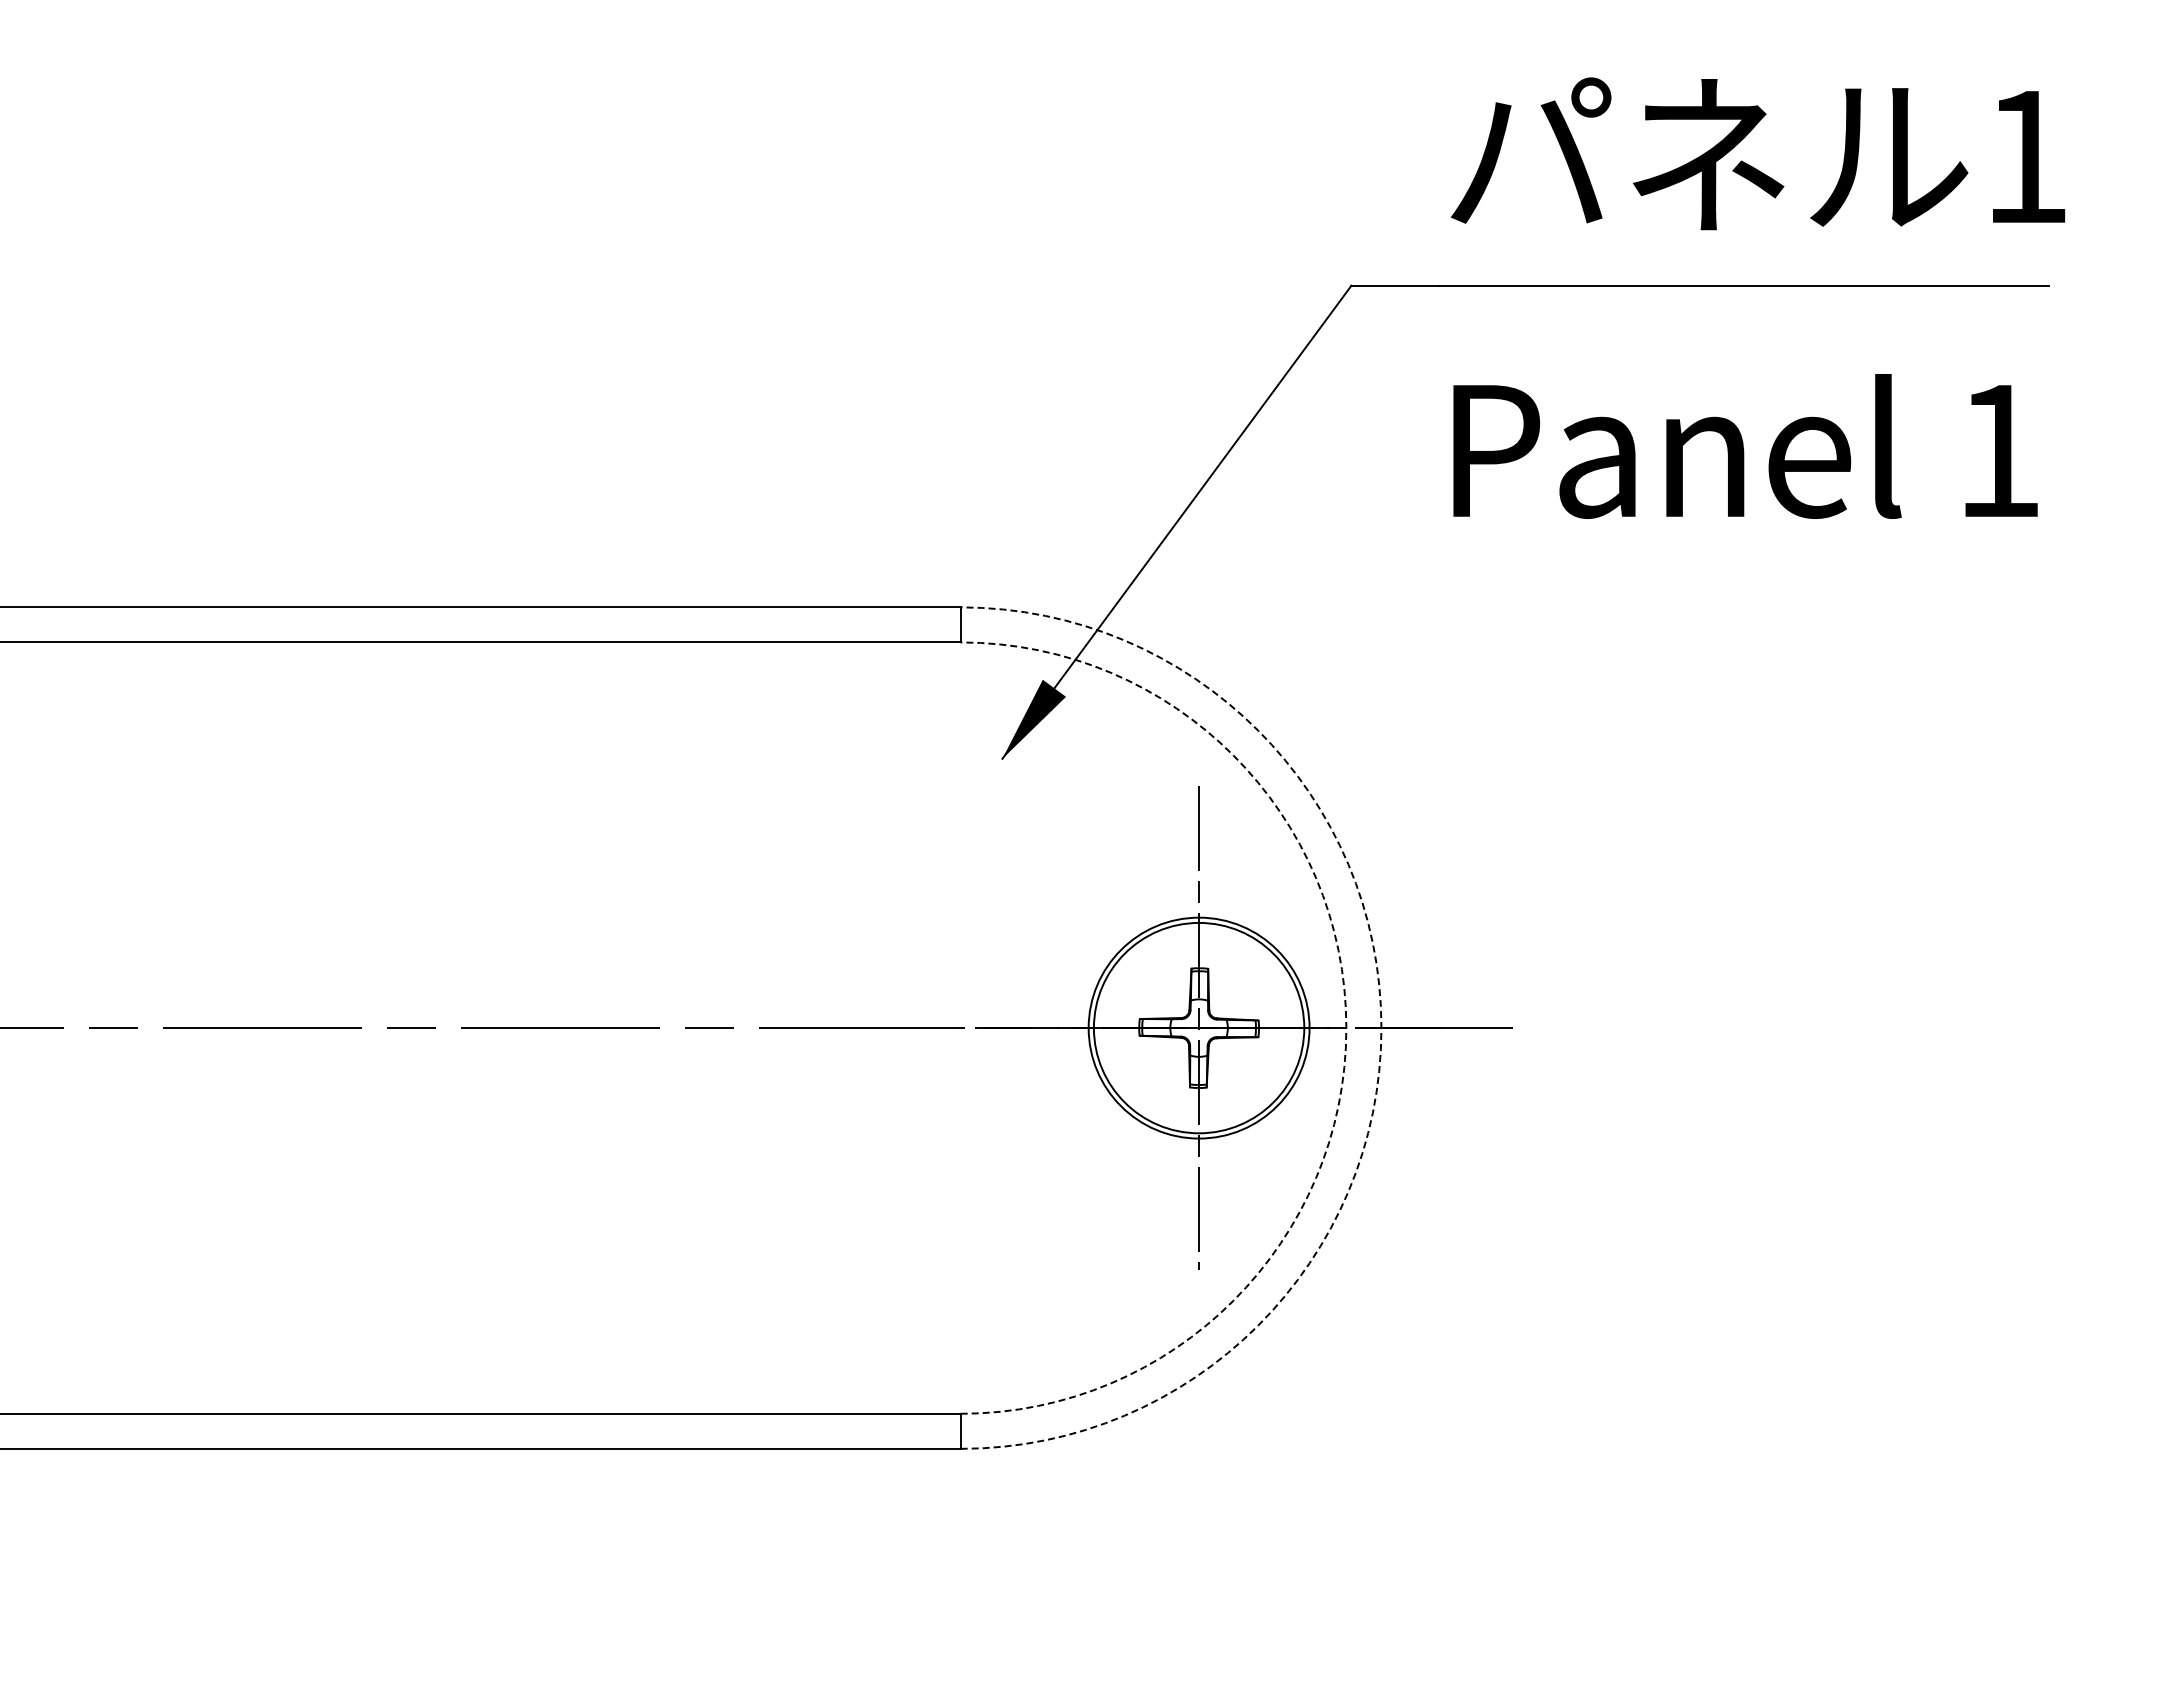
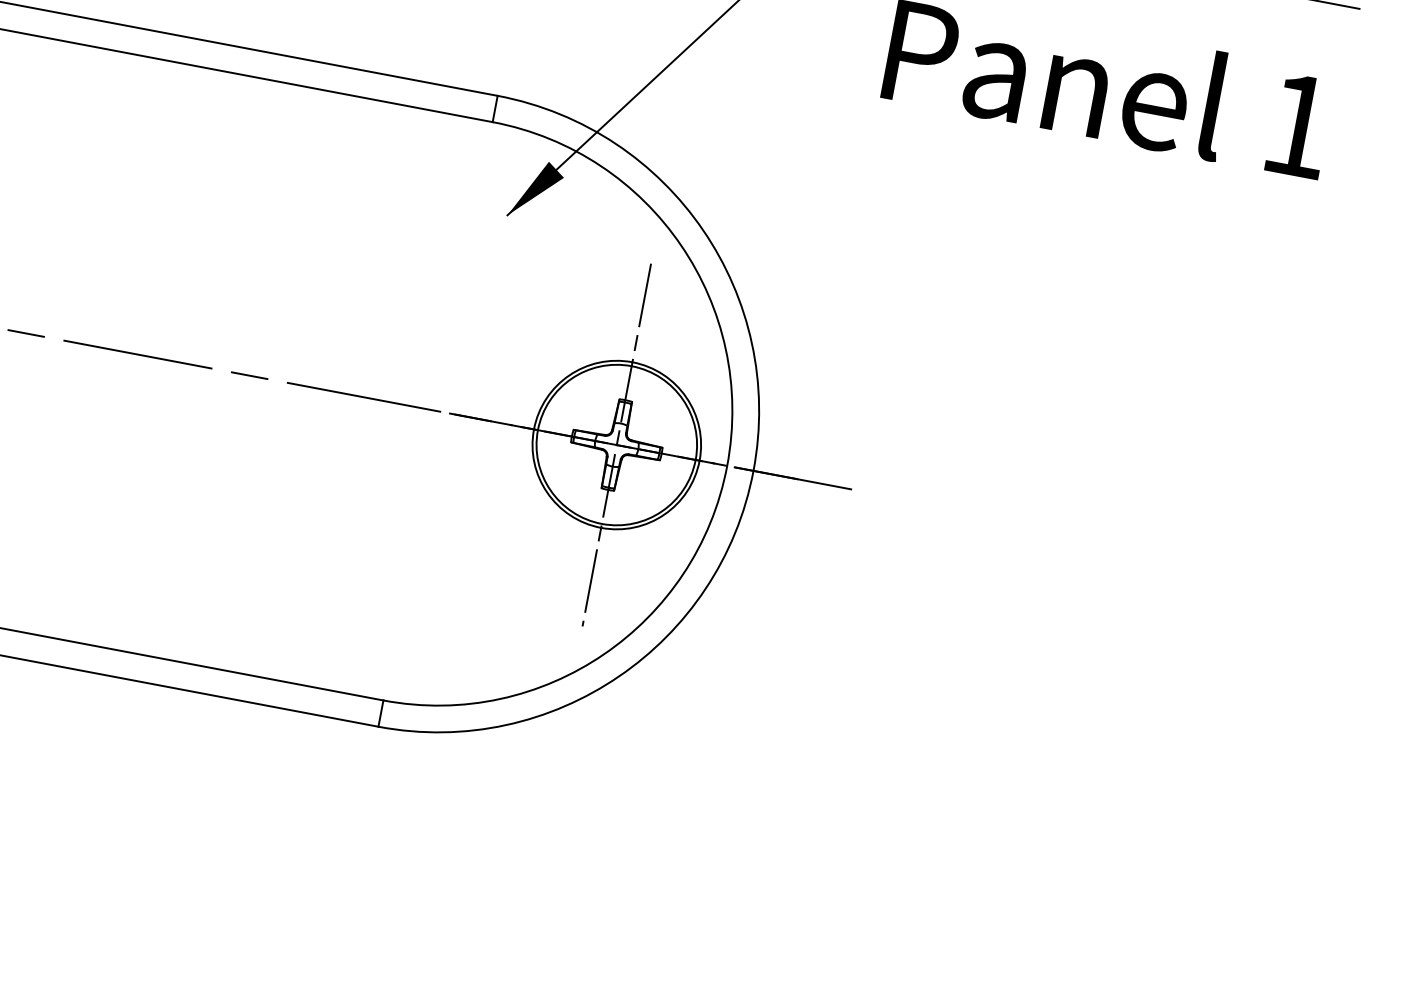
arc: (1346, 1028) -> (727, 466), dashed -> solid
arc: (1381, 1028) -> (753, 471), dashed -> solid

